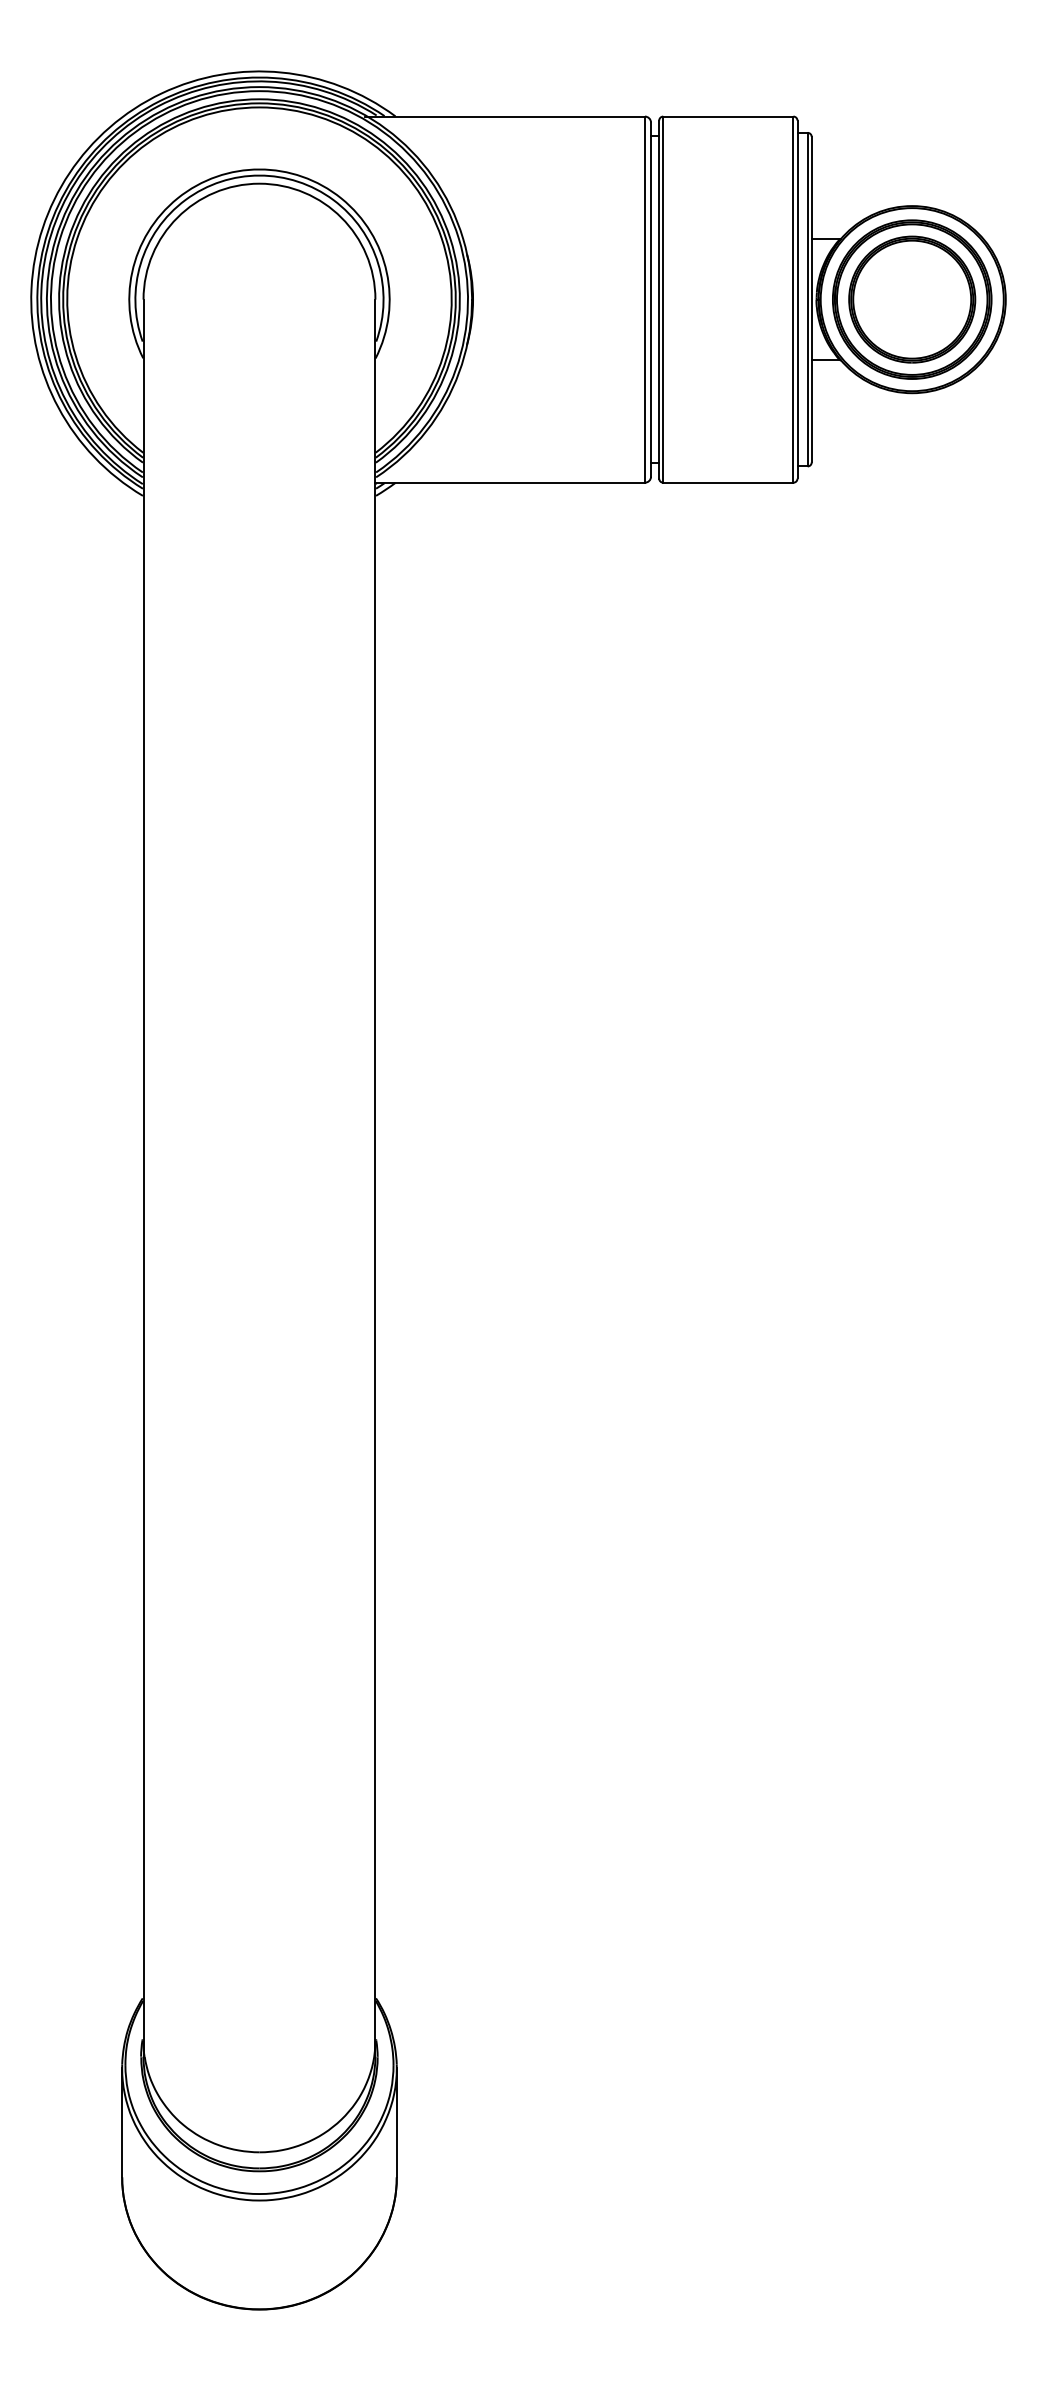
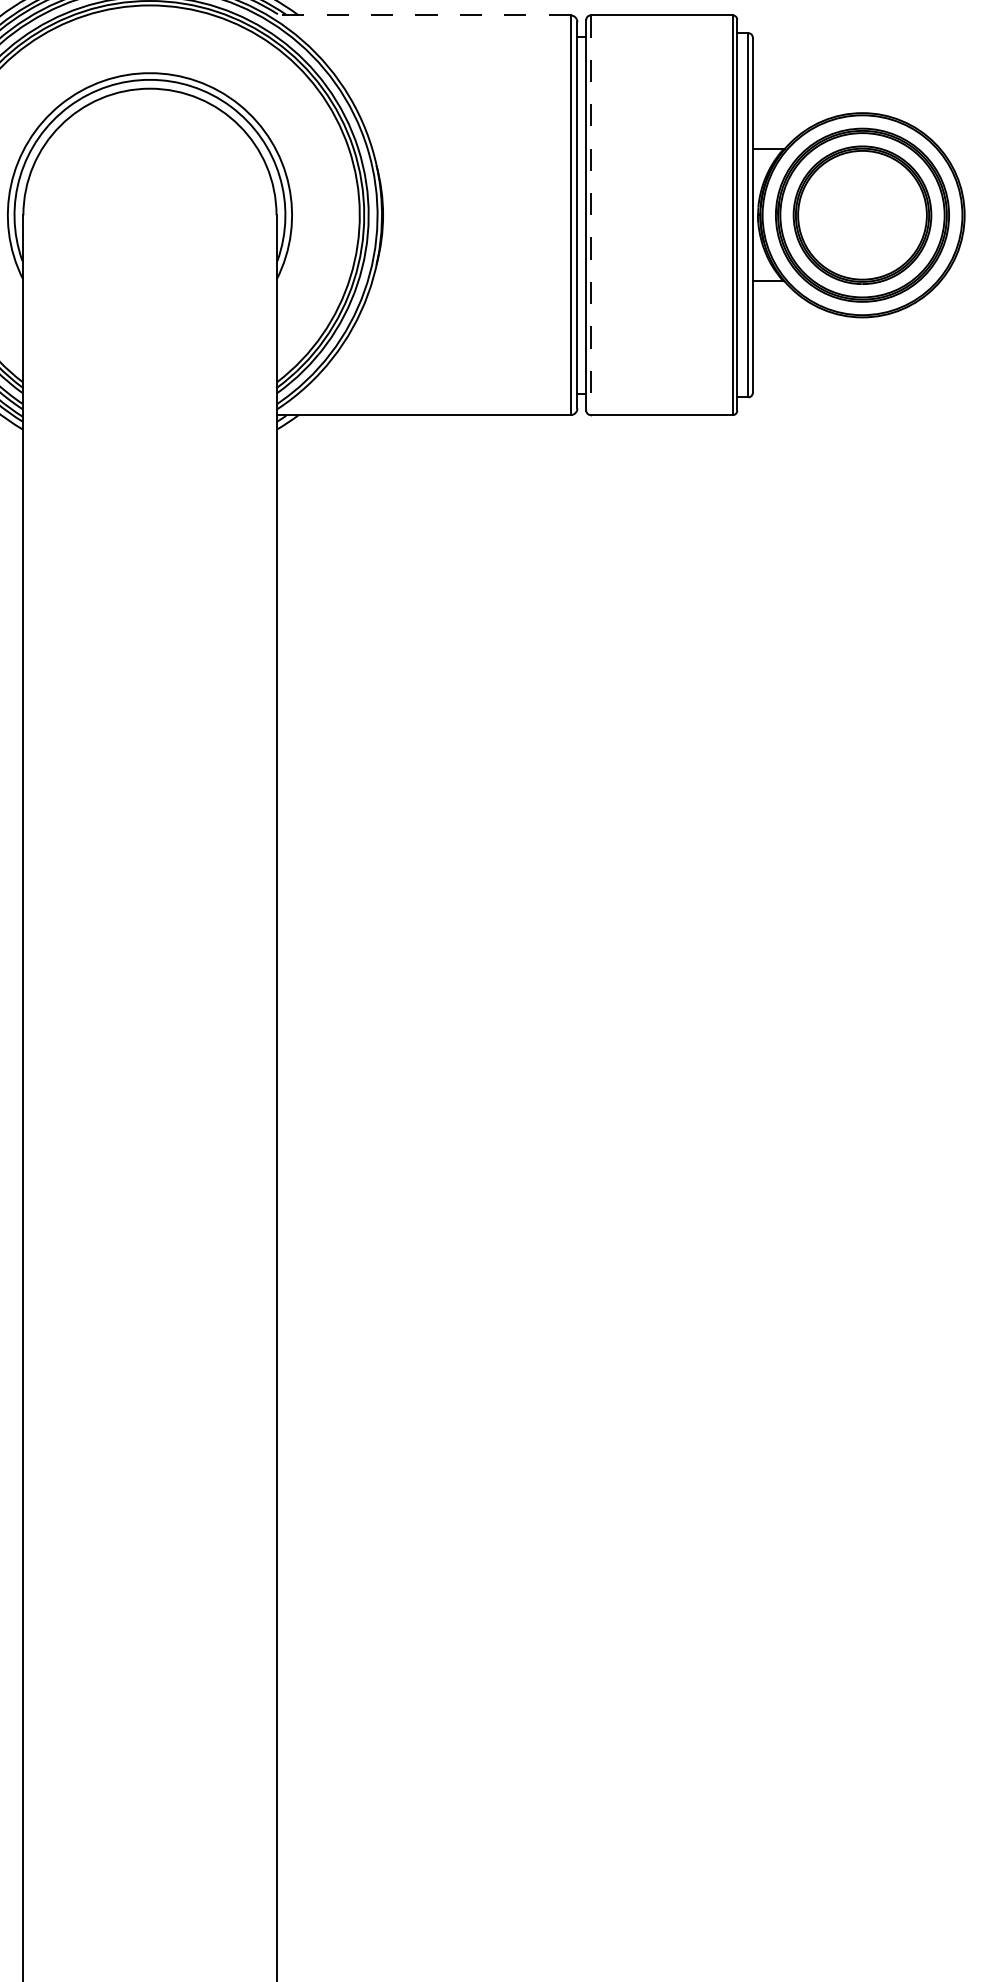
line: (505, 116) -> (418, 15), solid -> dashed
line: (663, 300) -> (590, 216), solid -> dashed

